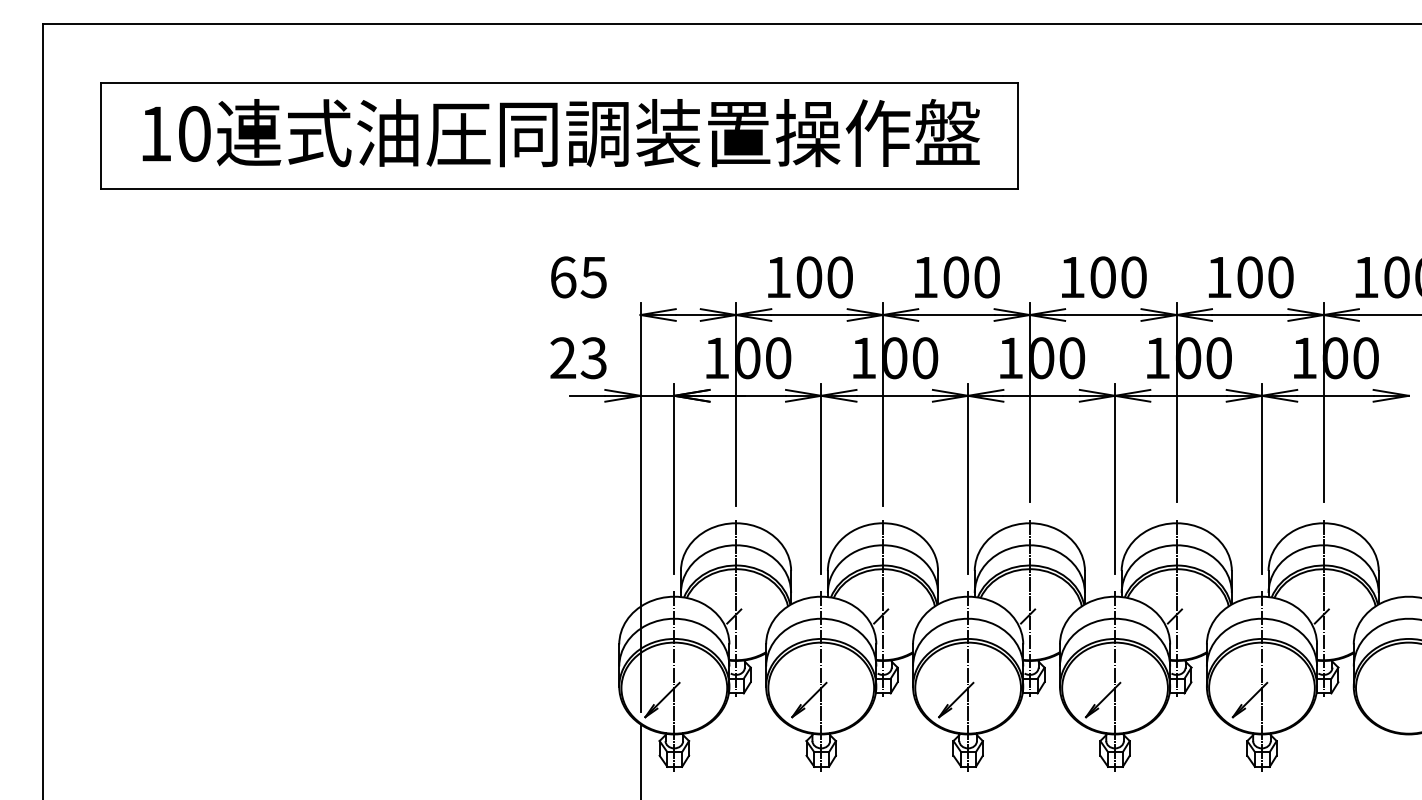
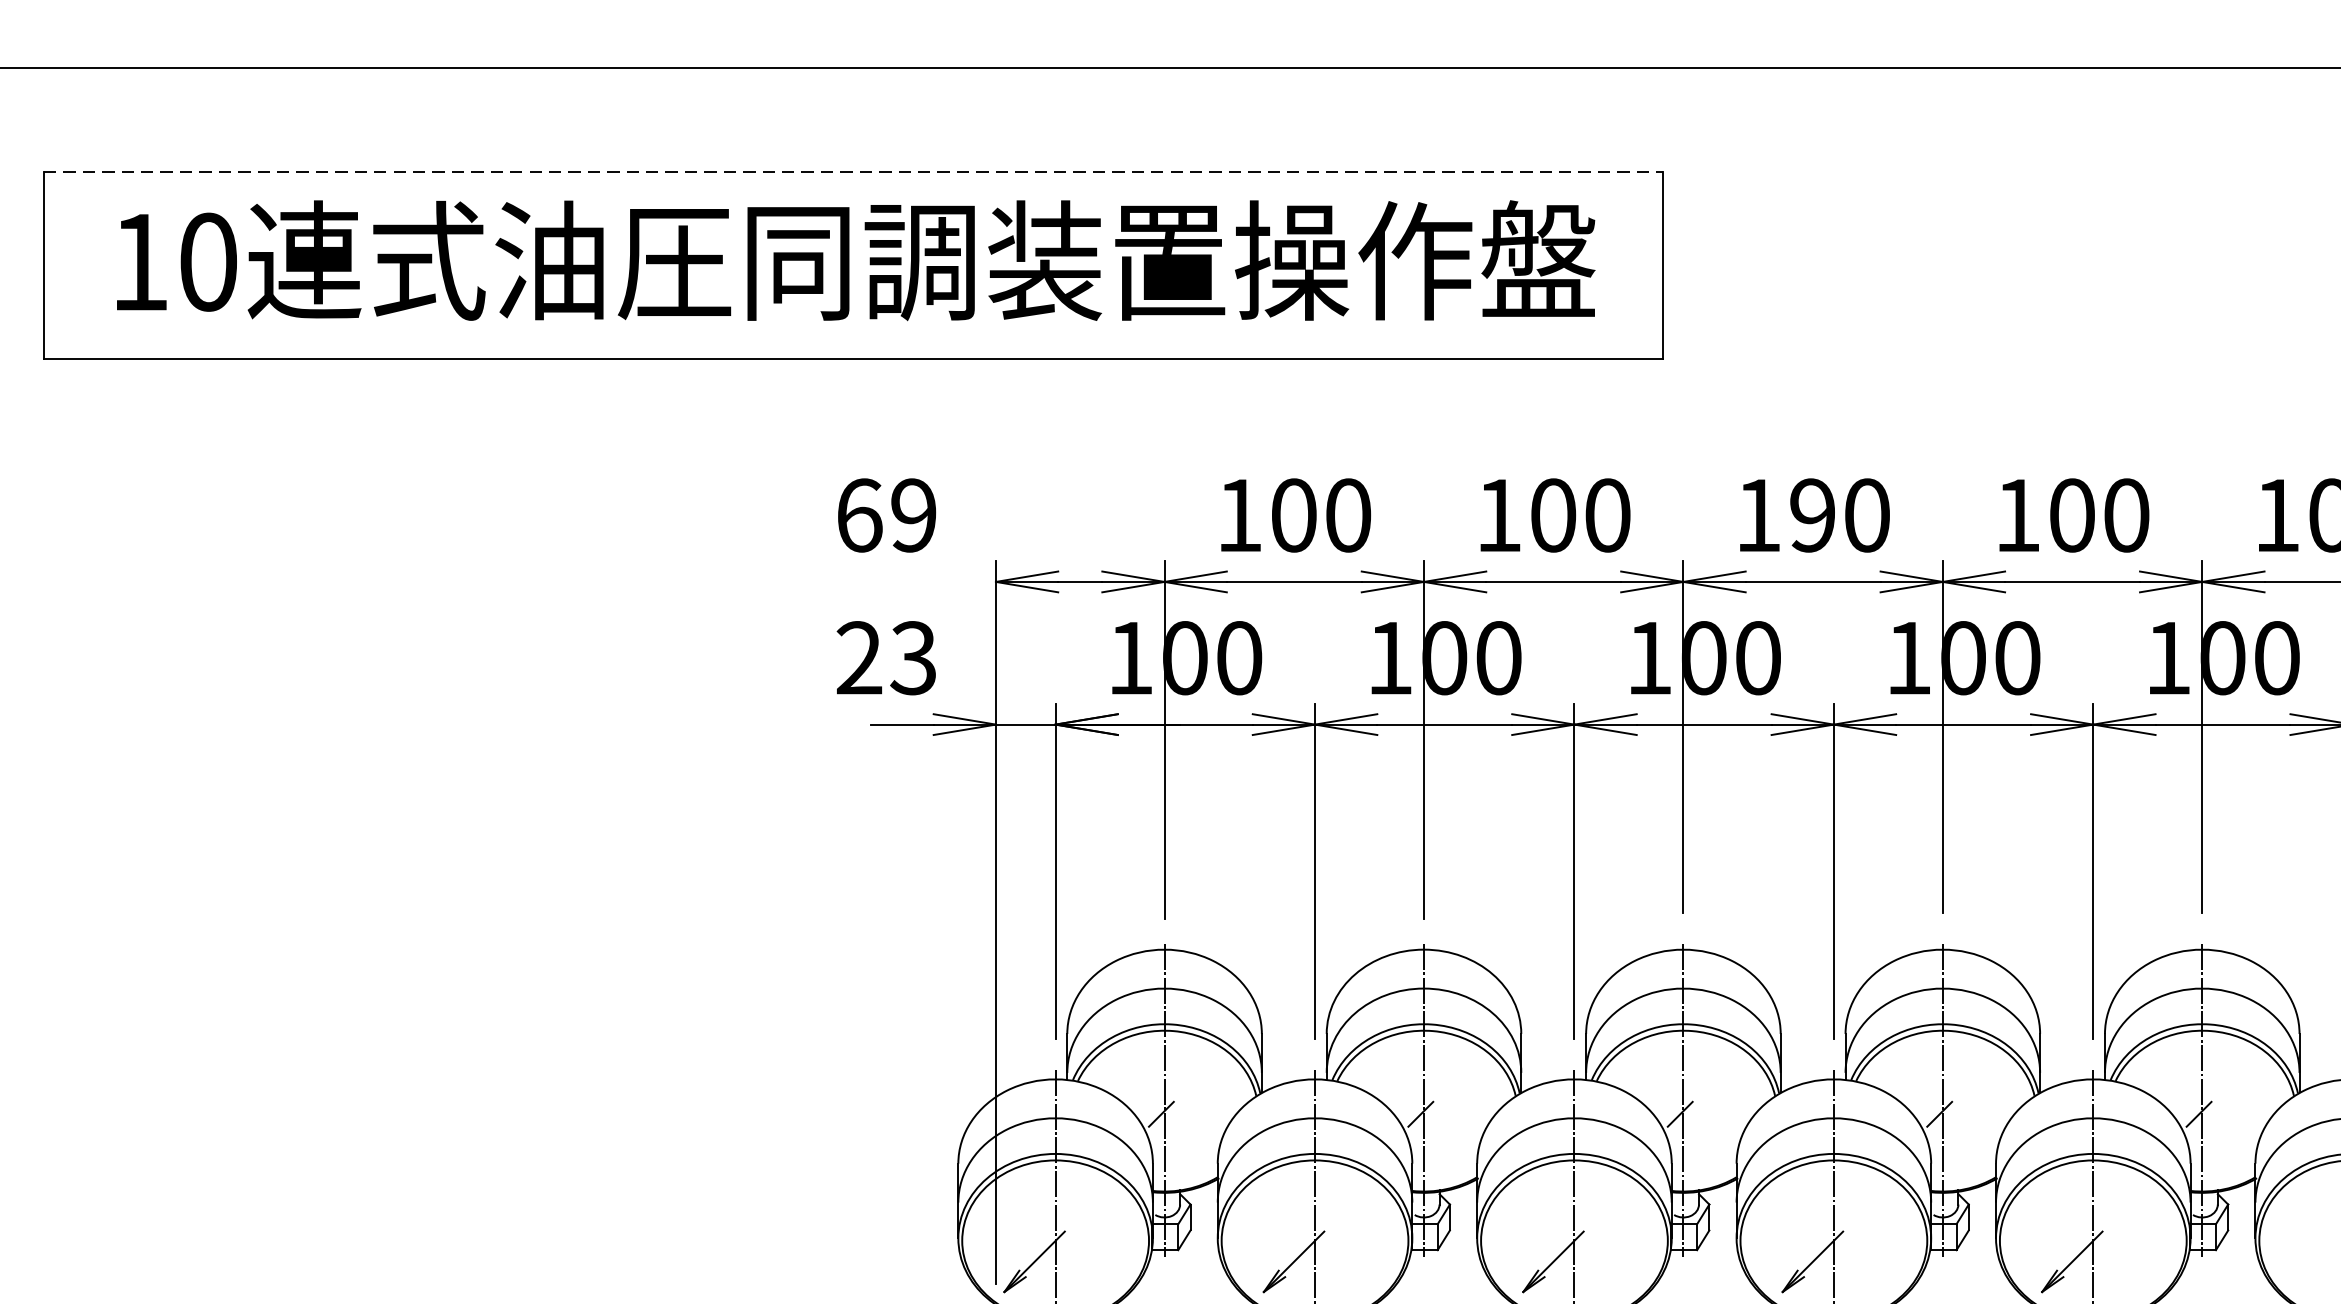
line: (560, 82) -> (854, 171), solid -> dashed
text: (593, 277) -> (912, 515), 65 -> 69
text: (1102, 277) -> (1811, 515), 100 -> 190

